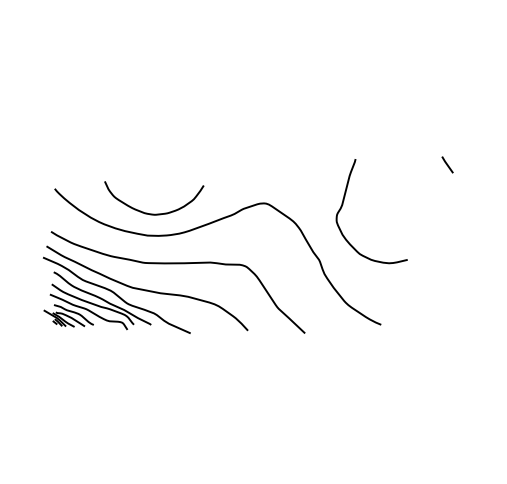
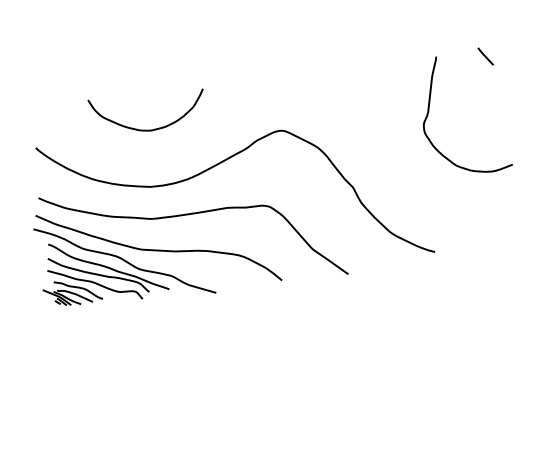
curve: (343, 204) -> (429, 111), moved
curve: (154, 213) -> (150, 129), moved

